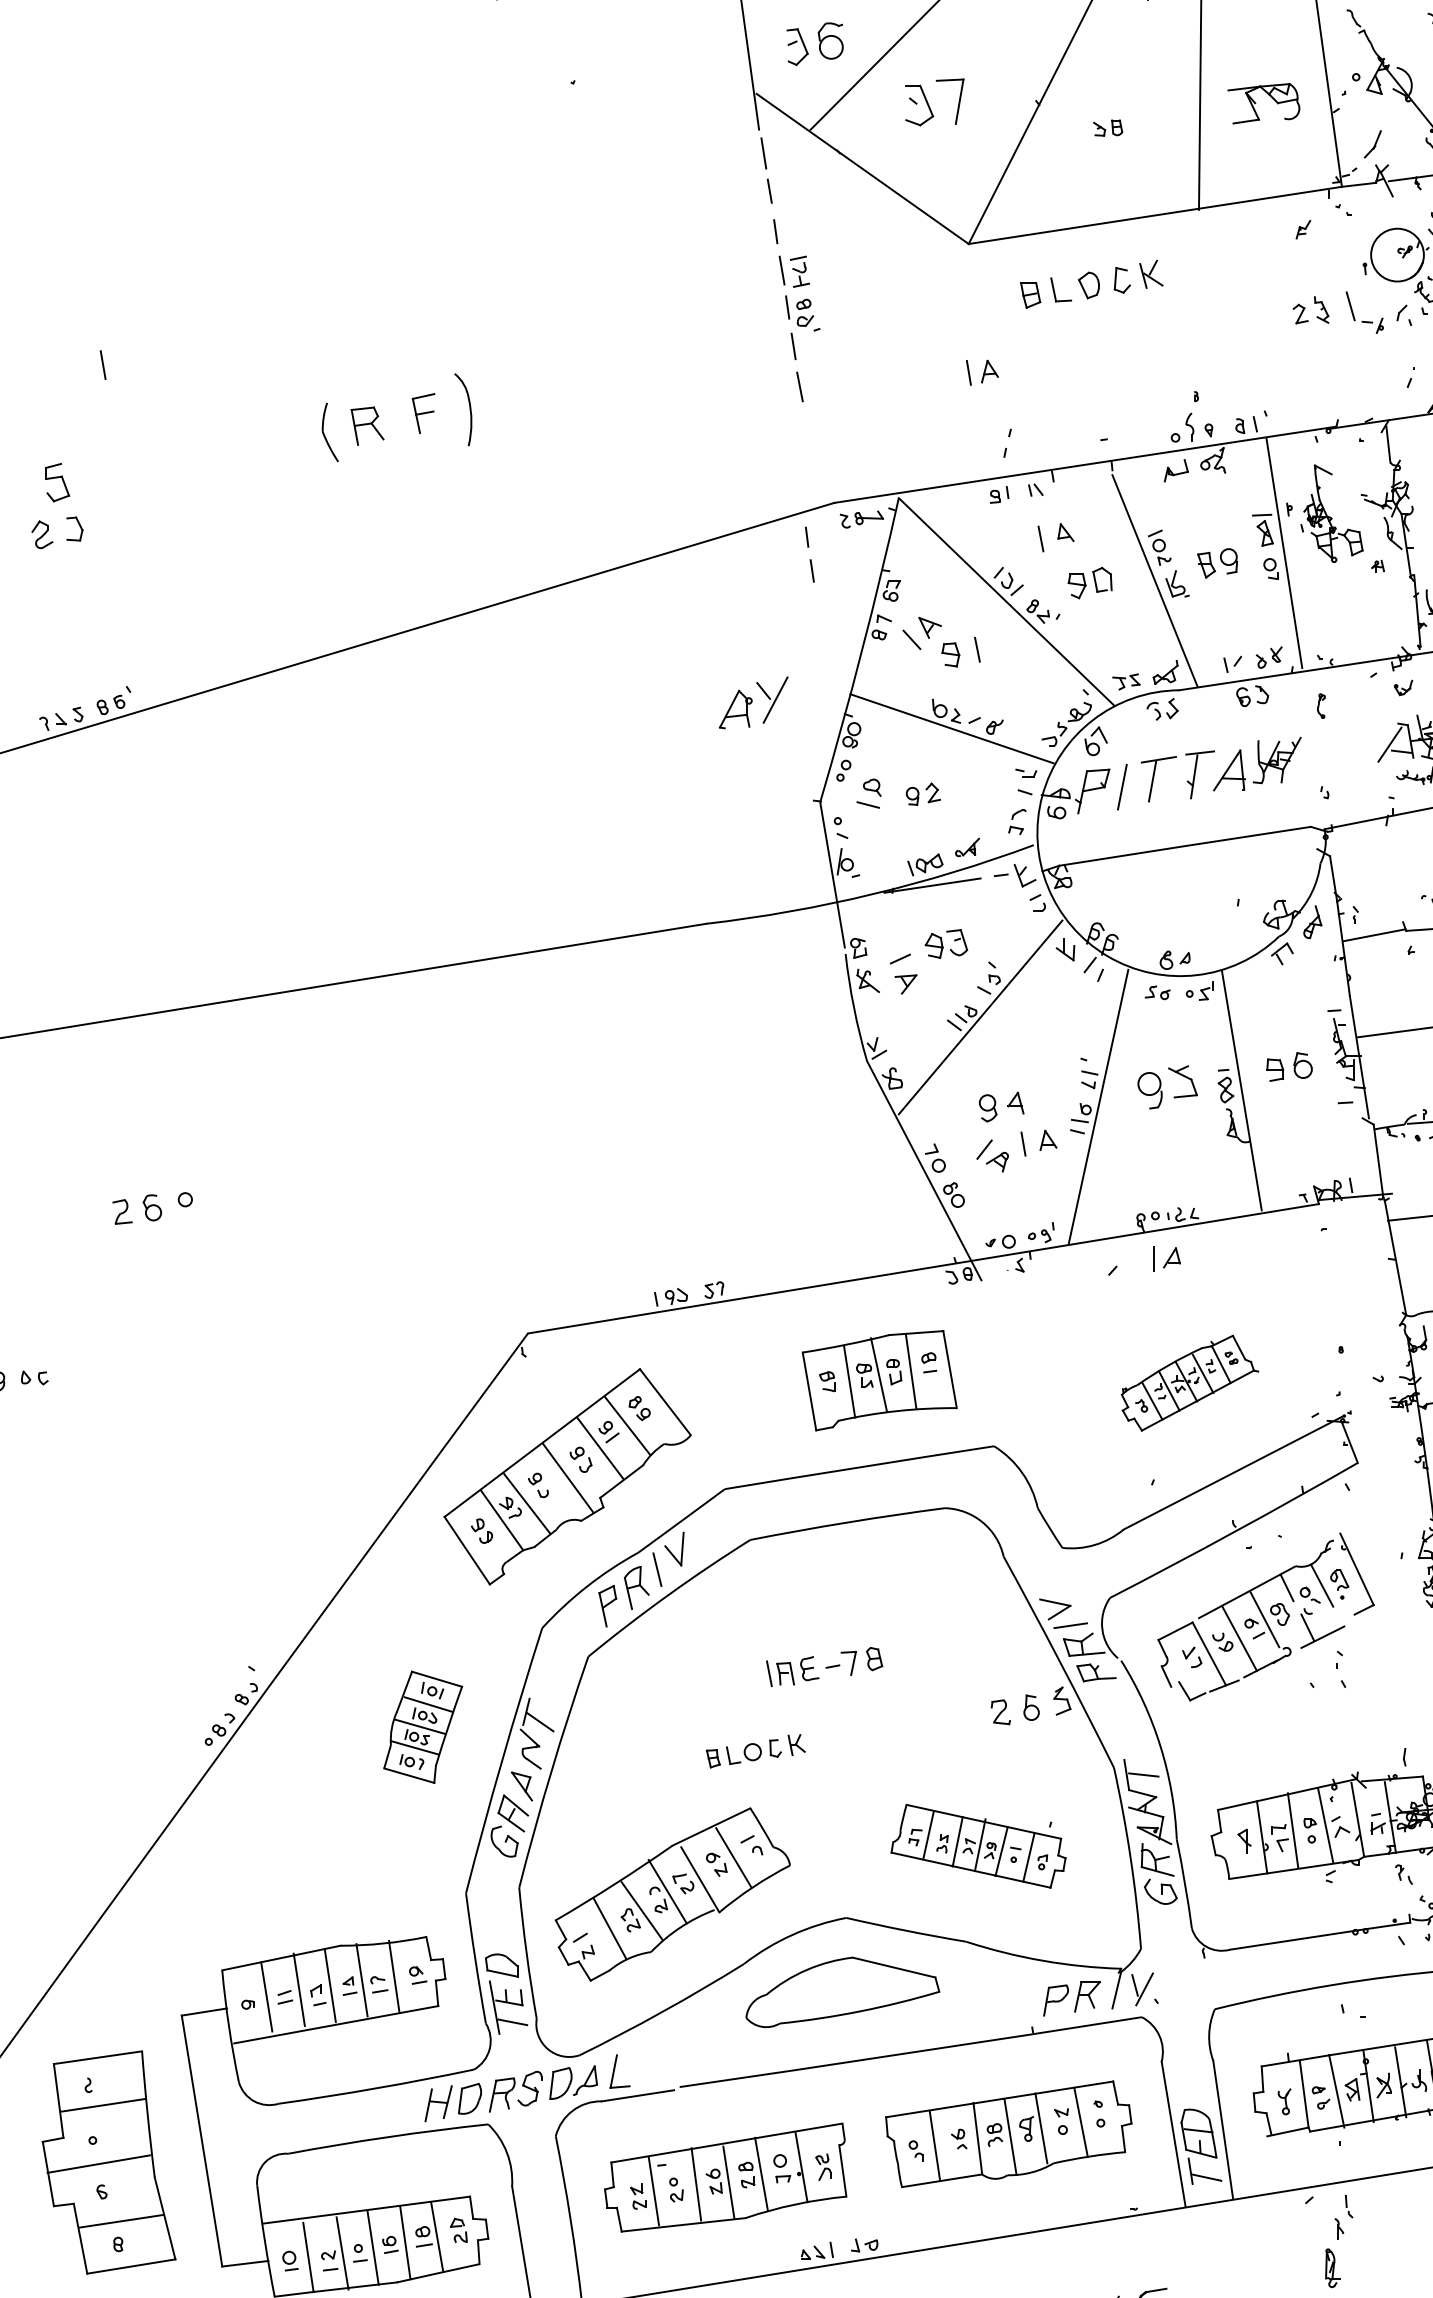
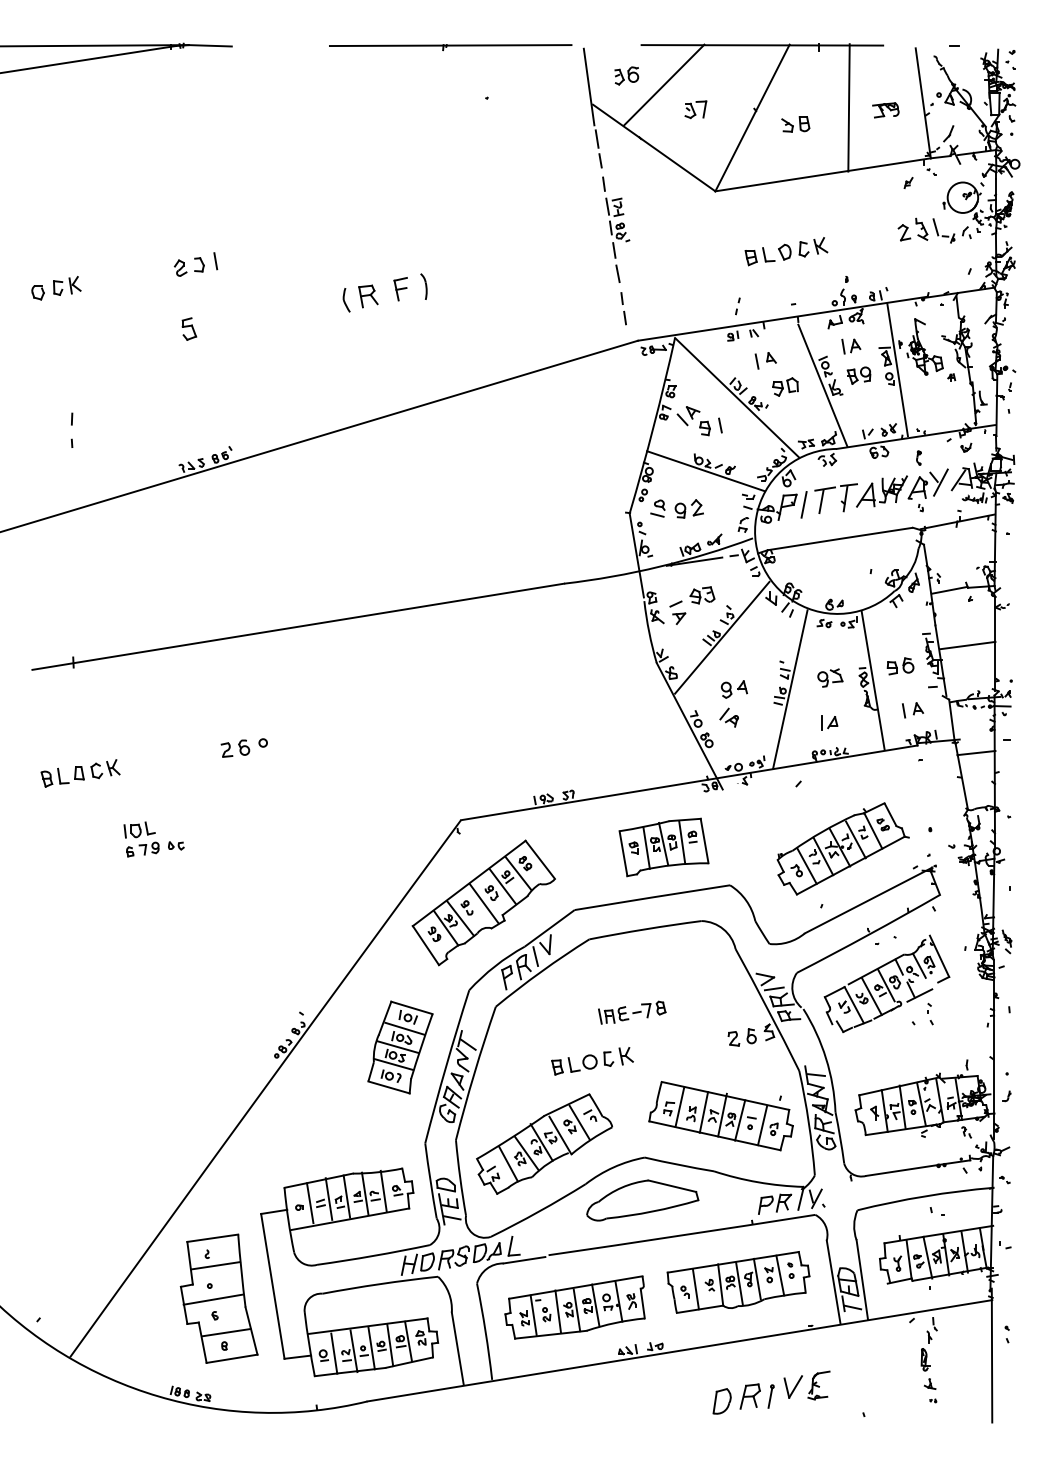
part: (814, 43) -> (626, 75), size x0.71
part: (934, 102) -> (695, 109), size x0.62
part: (1263, 103) -> (885, 110), size x0.62
part: (1107, 128) -> (795, 124), size x1.67
part: (1091, 284) -> (786, 251), moved
part: (1310, 310) -> (912, 229), size x1.43
part: (982, 372) -> (851, 346), moved
part: (463, 408) -> (423, 286), size x0.62
part: (329, 433) -> (346, 300), size x0.71
part: (55, 531) -> (188, 266), moved
part: (809, 554) -> (623, 308), moved
part: (752, 701) -> (927, 483), moved
part: (922, 793) -> (688, 508), size x1.43
part: (1168, 1086) -> (830, 677), size x0.71
part: (1039, 1143) -> (913, 710), moved
part: (1166, 1257) -> (829, 722), moved
part: (1188, 1382) -> (842, 848), size x1.67
part: (423, 1727) -> (400, 1047), size x1.43
part: (755, 1751) -> (592, 1061), size x1.43
part: (977, 1846) -> (720, 1116), size x1.43

